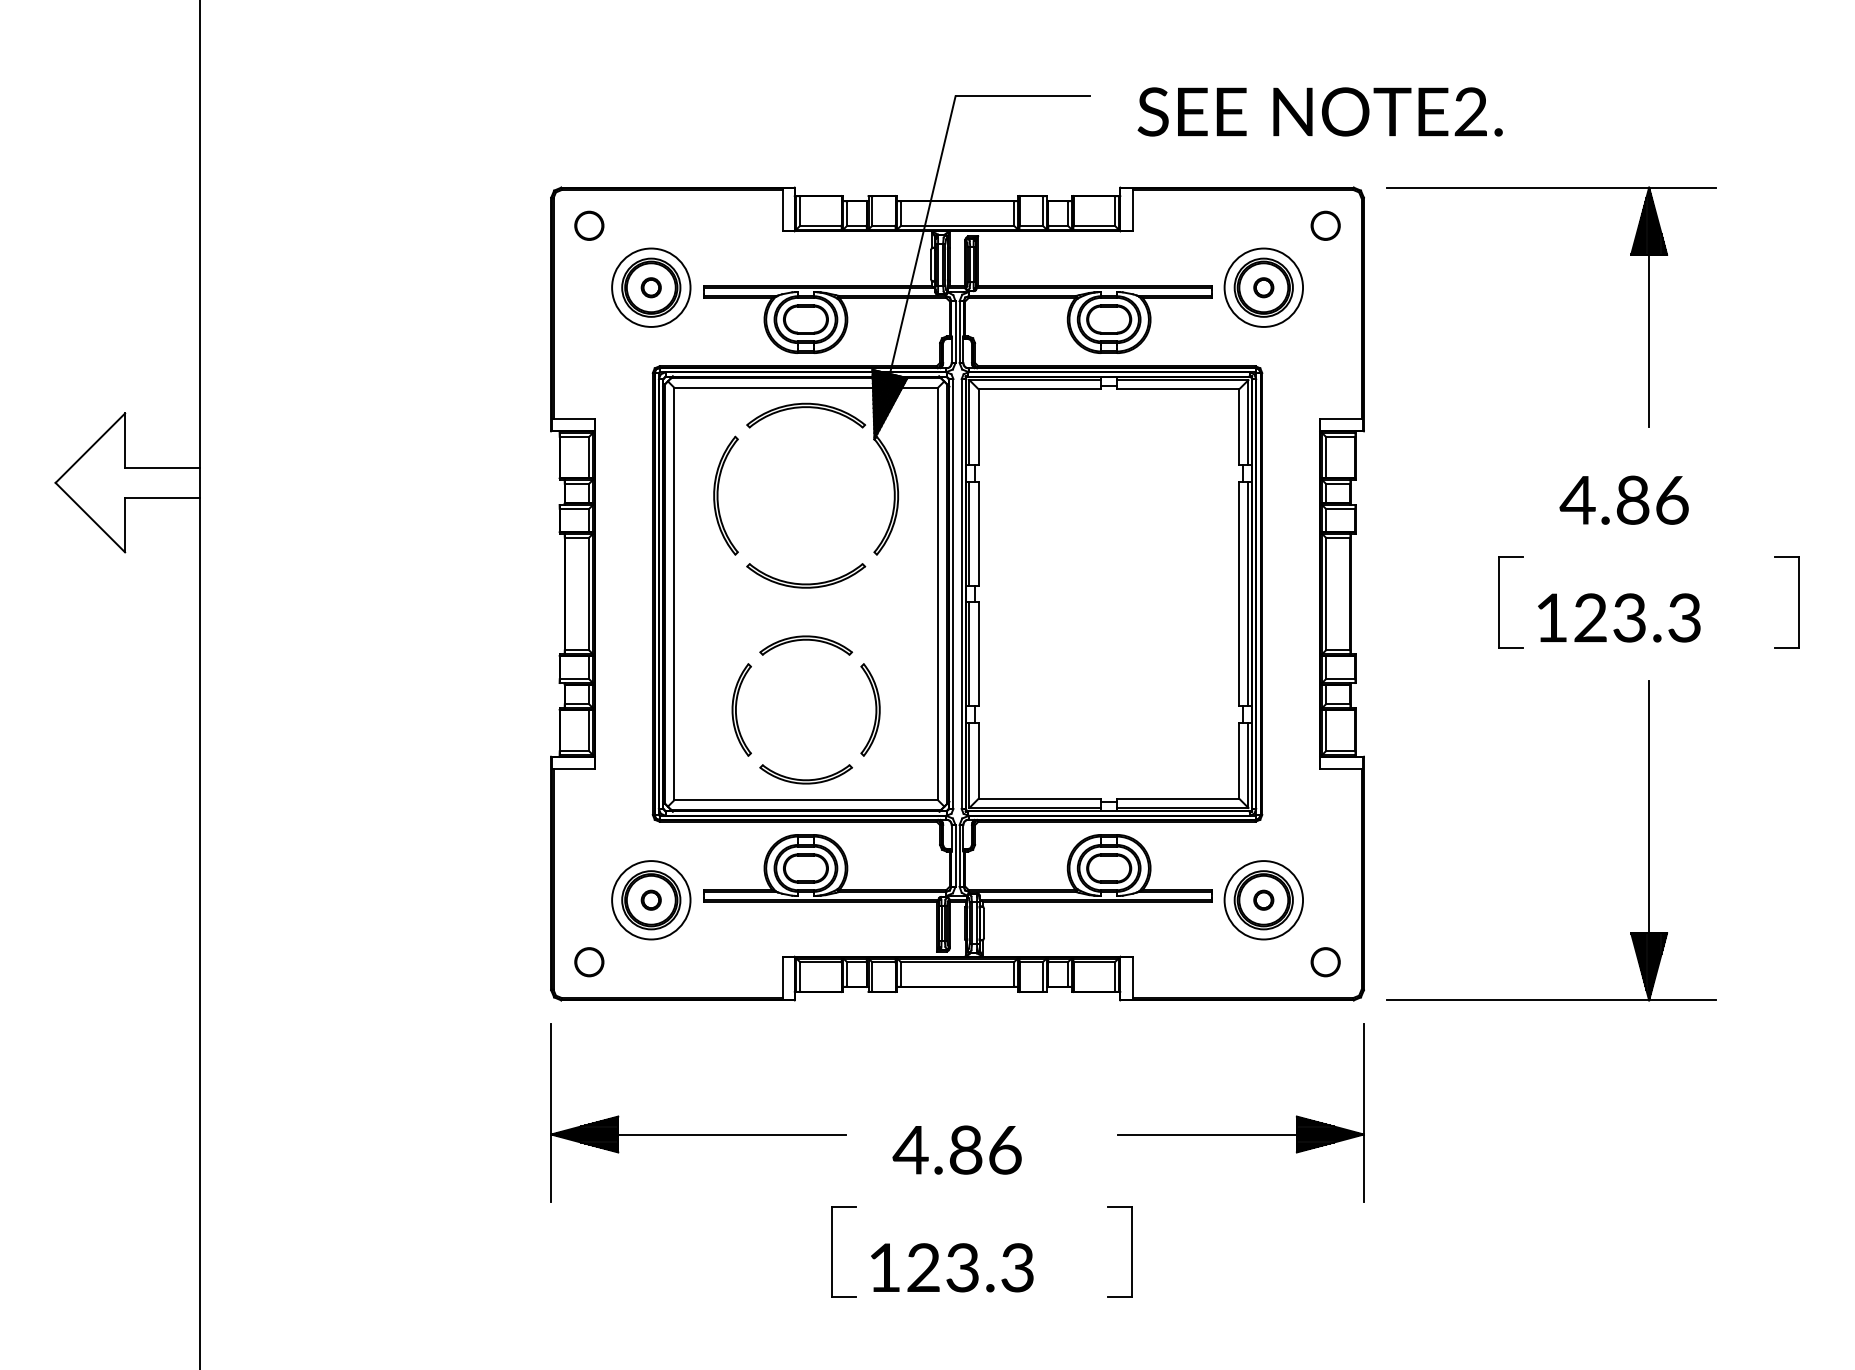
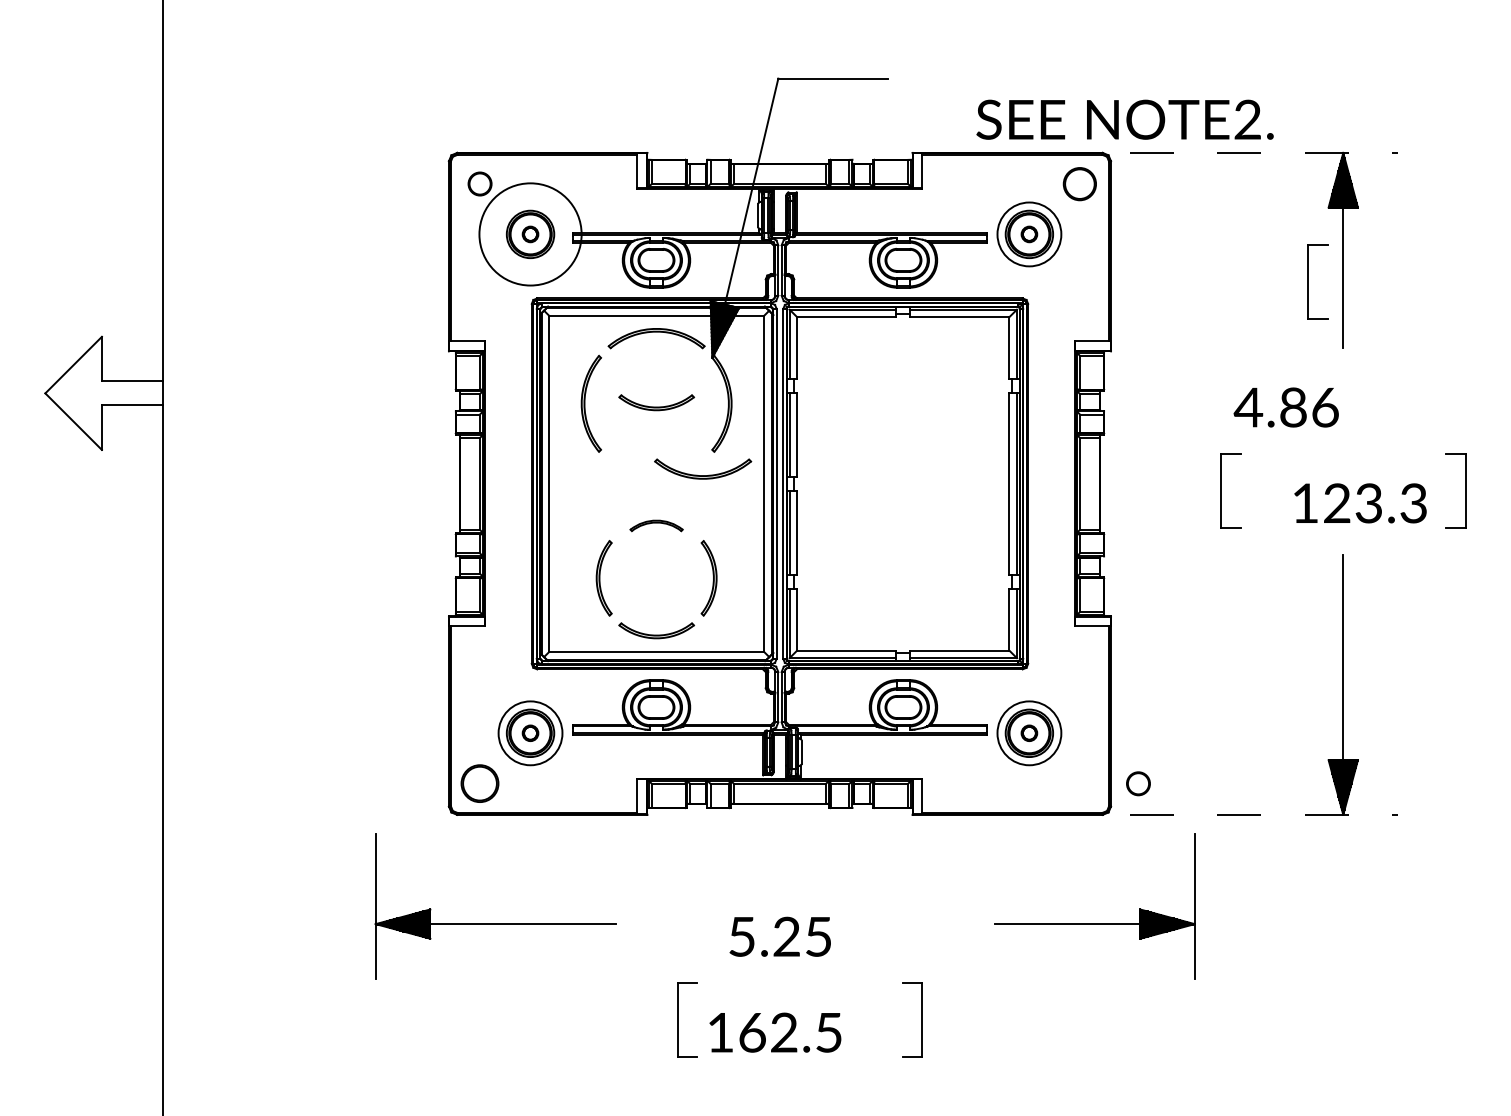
text: (1319, 111) -> (1124, 119), moved
line: (1552, 187) -> (1264, 152), solid -> dashed
circle: (1325, 225) -> (1079, 183), size x1.4
circle: (651, 287) -> (530, 234), size x1.6
part: (1606, 346) -> (1308, 282), added
part: (805, 494) -> (656, 402), added
text: (1623, 499) -> (1285, 406), moved
part: (806, 583) -> (703, 475), moved
text: (1619, 617) -> (1360, 503), moved
part: (805, 645) -> (656, 525), size x0.7
circle: (589, 962) -> (480, 784), size x1.6
circle: (1325, 962) -> (1138, 784), moved
line: (1552, 1000) -> (1264, 814), solid -> dashed
part: (698, 1134) -> (495, 924), moved
part: (1240, 1134) -> (1094, 924), moved
text: (956, 1150) -> (779, 937), 4.86 -> 5.25
text: (970, 1267) -> (790, 1032), 123.3 -> 162.5

